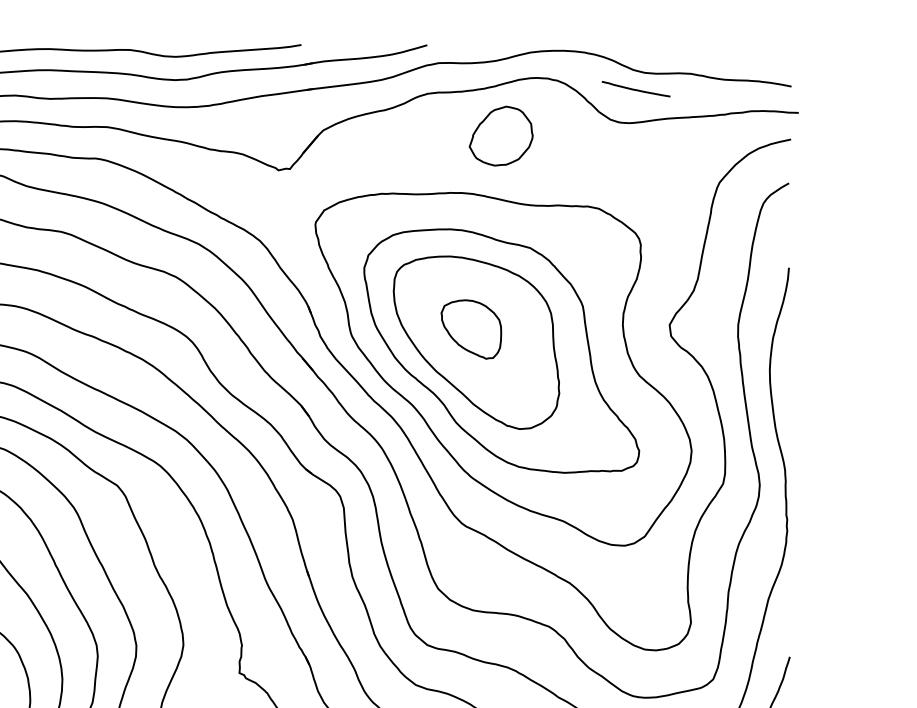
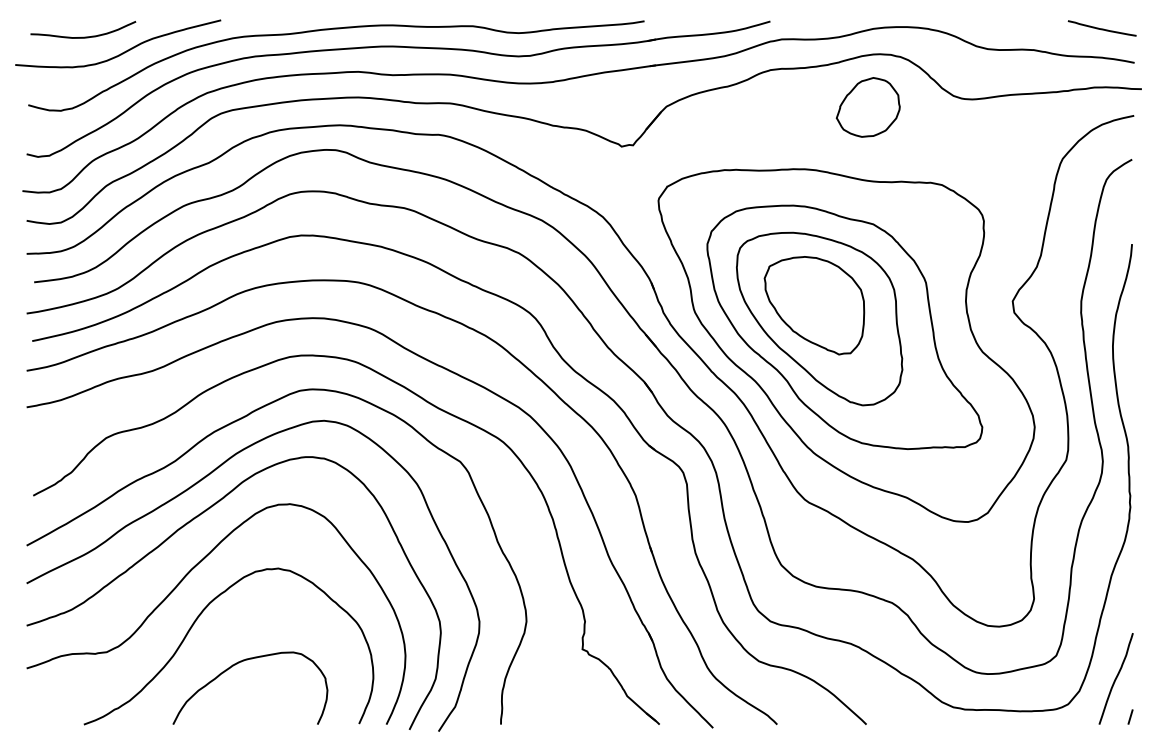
curve: (635, 89) -> (1101, 28), moved
part: (500, 136) -> (867, 107), moved
part: (471, 329) -> (814, 305), size x1.67

